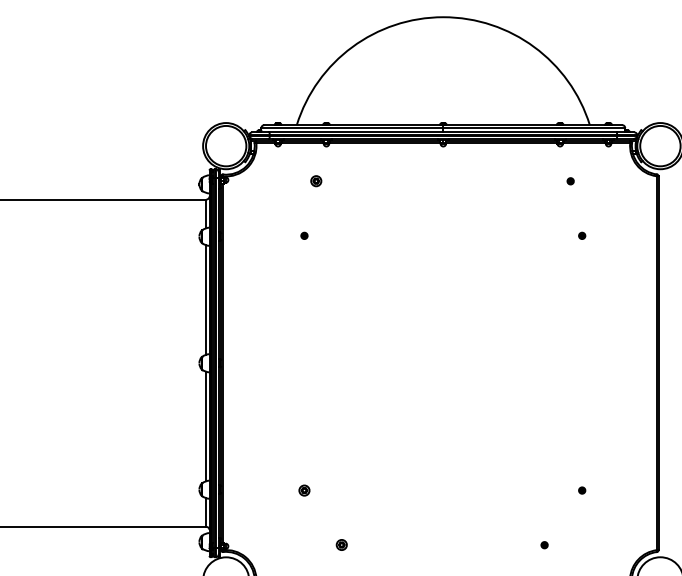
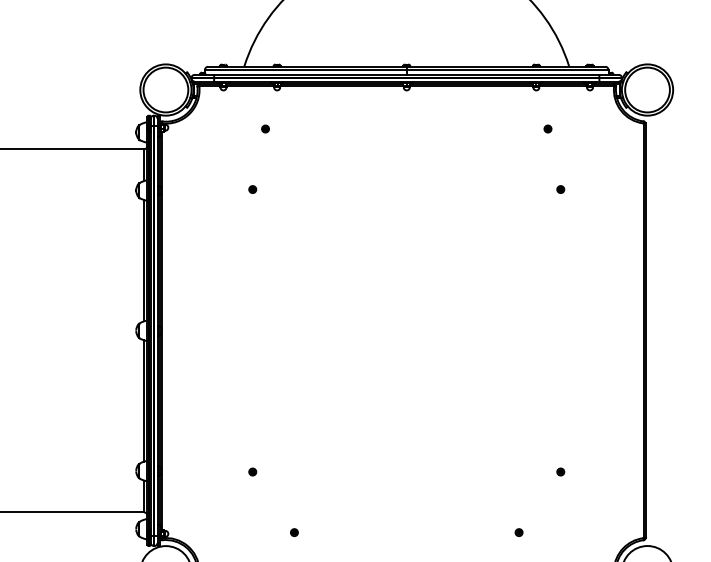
part: (315, 181) -> (264, 129), size x0.62
part: (304, 490) -> (252, 471), size x0.62
part: (342, 545) -> (294, 532), size x0.62

